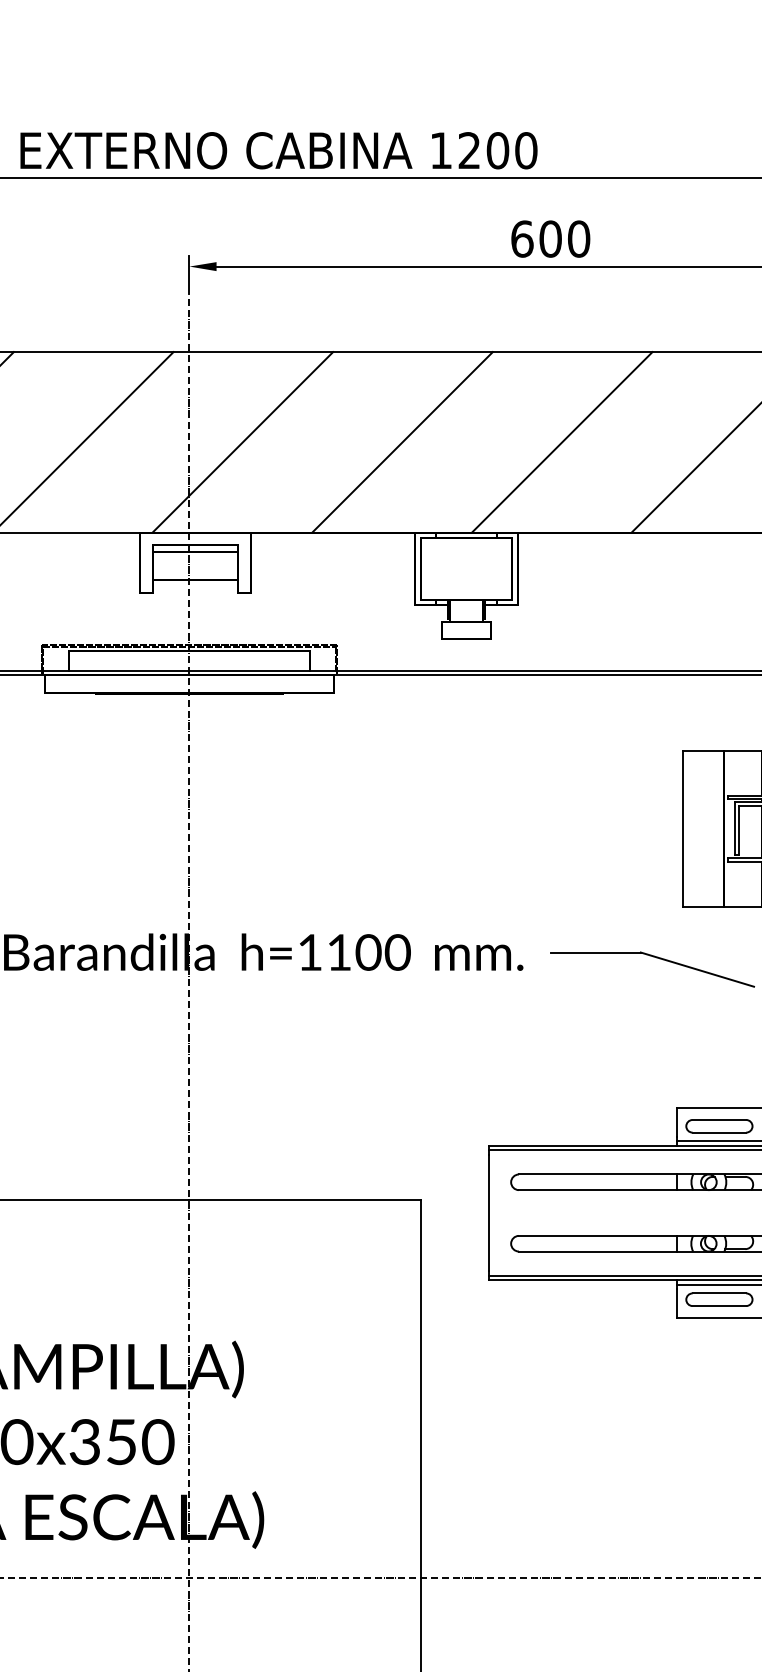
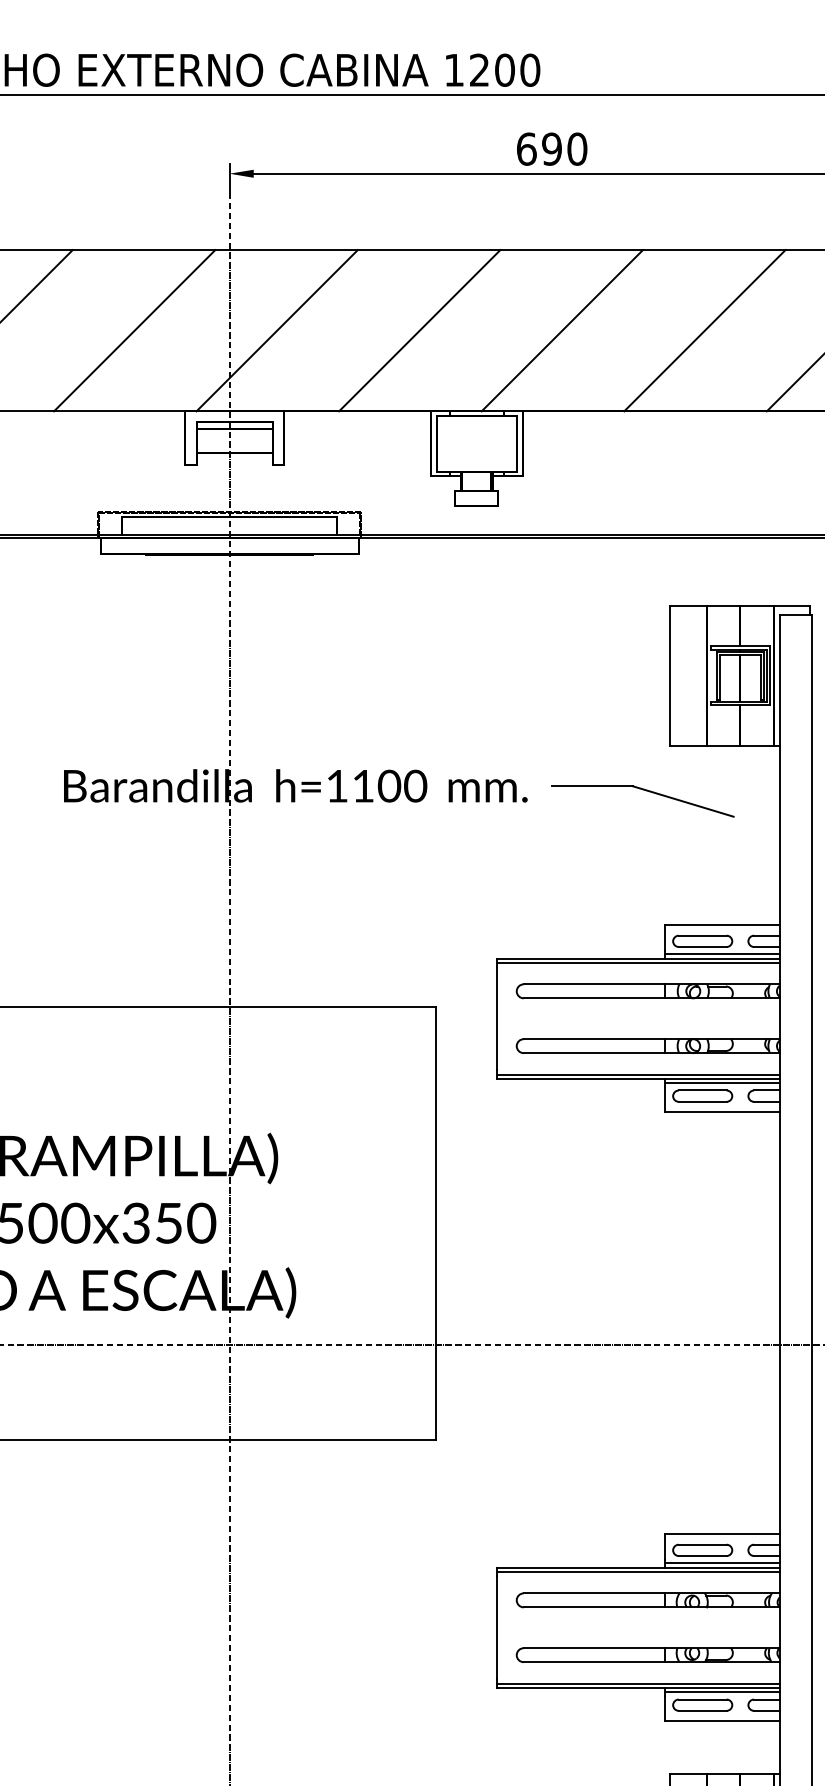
text: (551, 238) -> (552, 148), 600 -> 690

